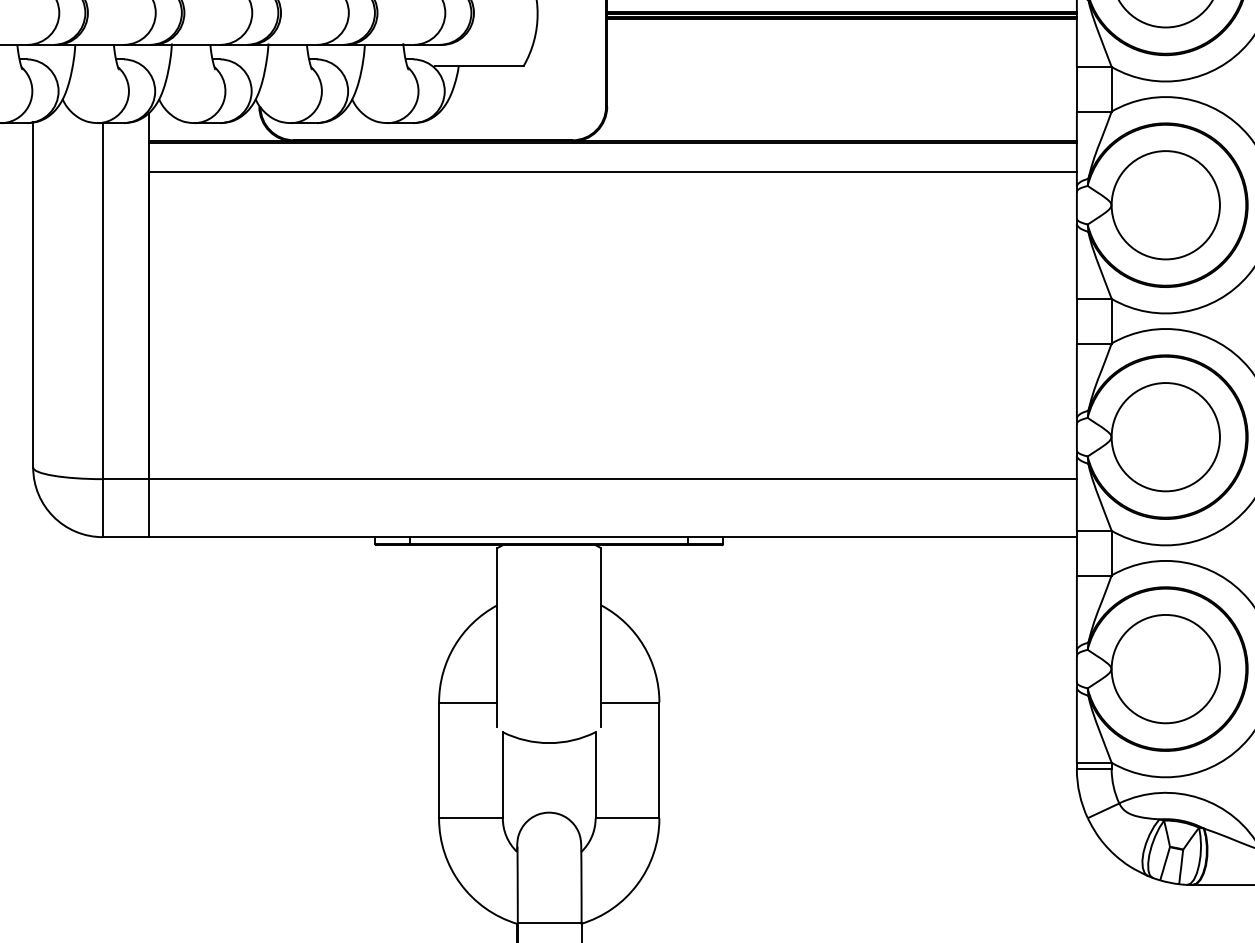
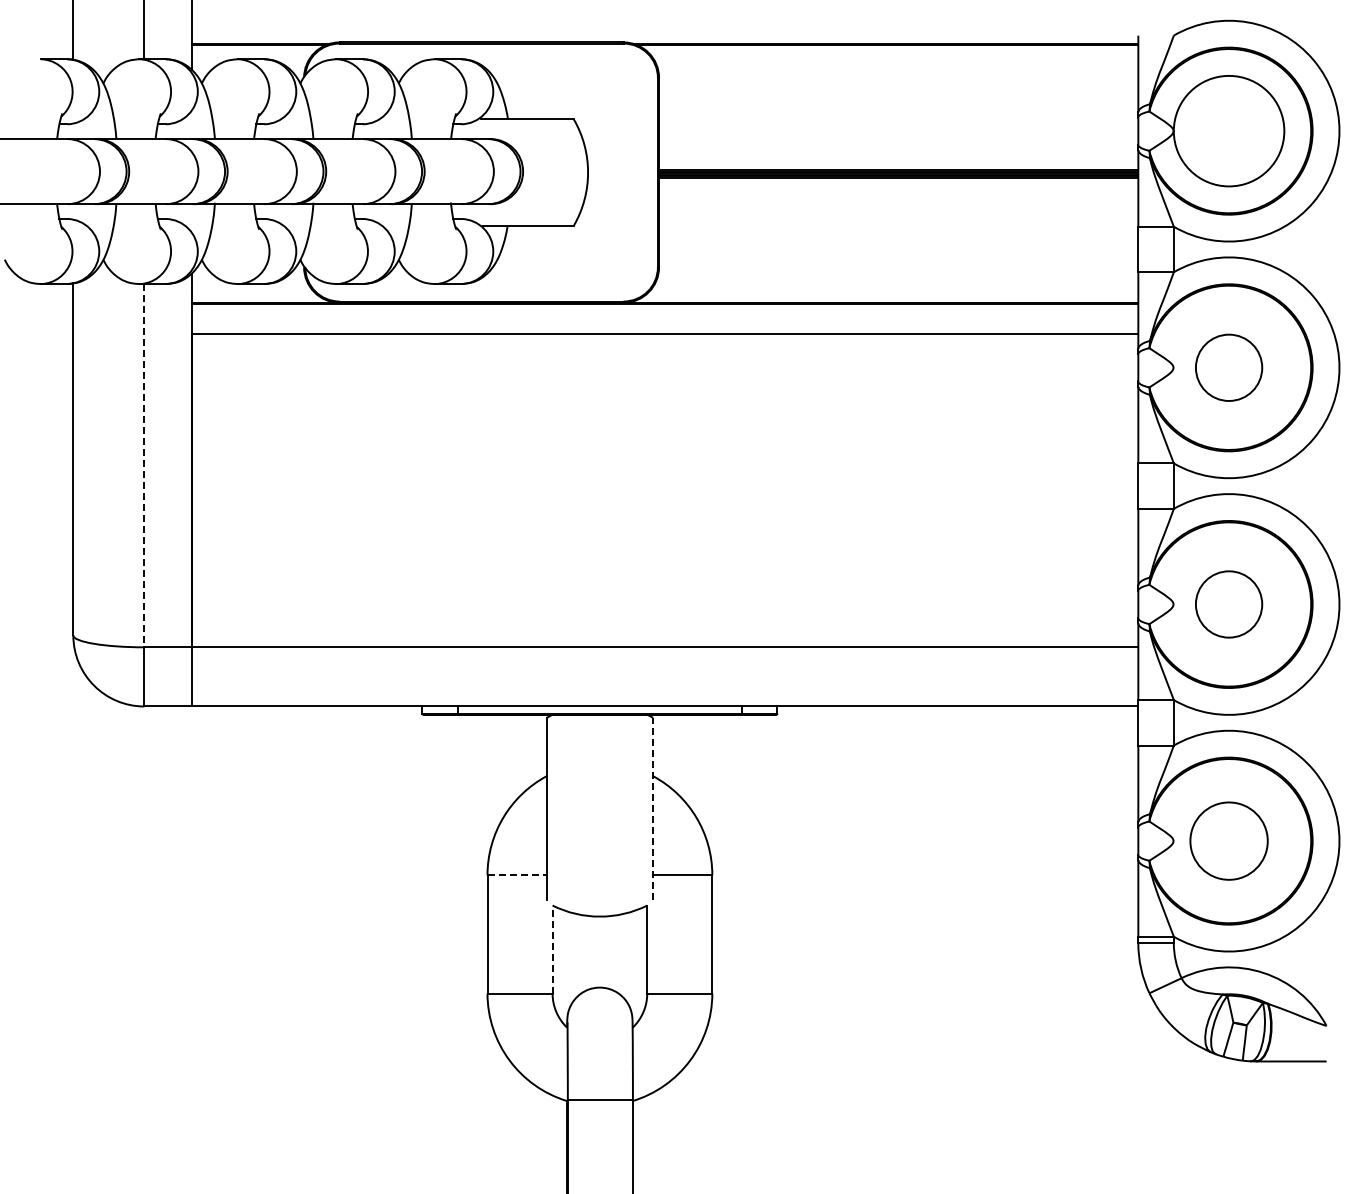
circle: (1165, 204) -> (1228, 367), size x0.6
line: (102, 300) -> (144, 465), solid -> dashed
circle: (1165, 437) -> (1228, 604), size x0.6
line: (601, 637) -> (653, 808), solid -> dashed
circle: (1165, 668) -> (1228, 840), size x0.7
line: (468, 702) -> (517, 875), solid -> dashed
line: (502, 775) -> (552, 949), solid -> dashed

